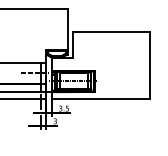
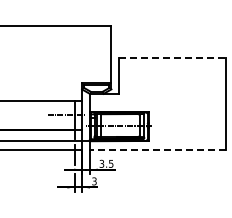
line: (111, 31) -> (172, 57), solid -> dashed
line: (101, 98) -> (157, 150), solid -> dashed

